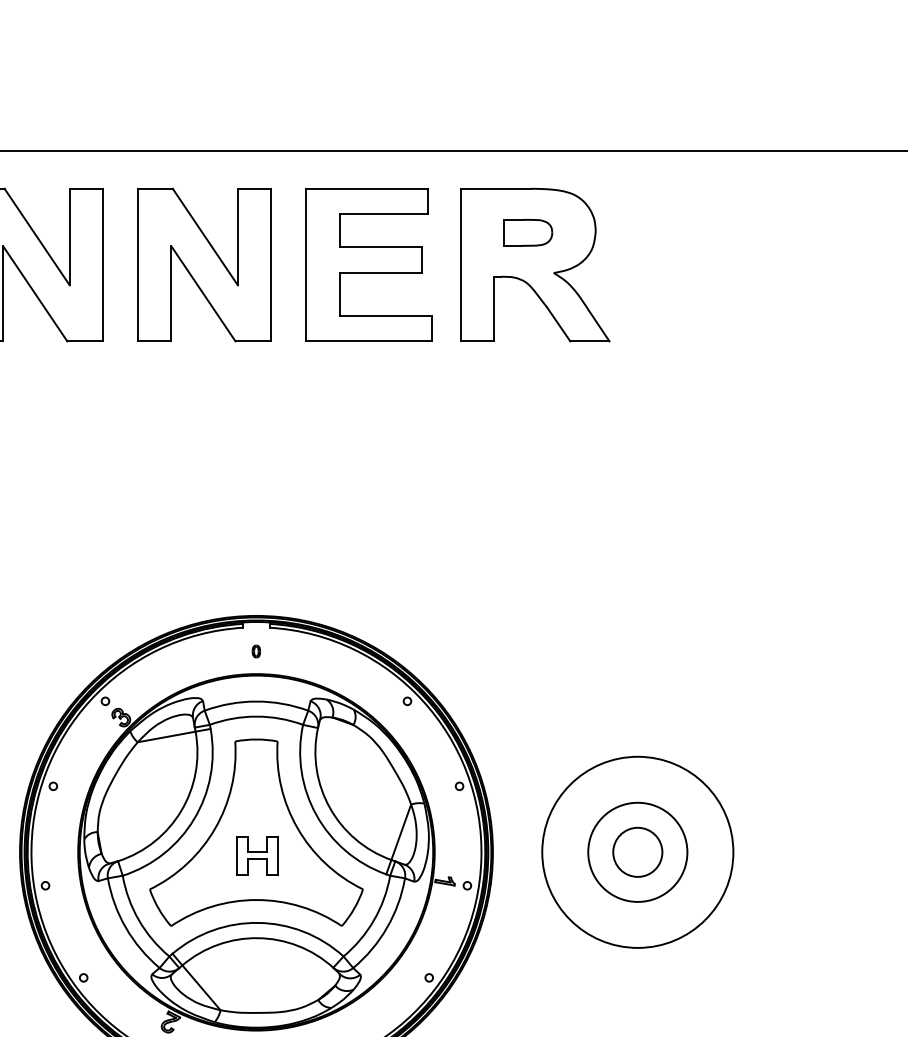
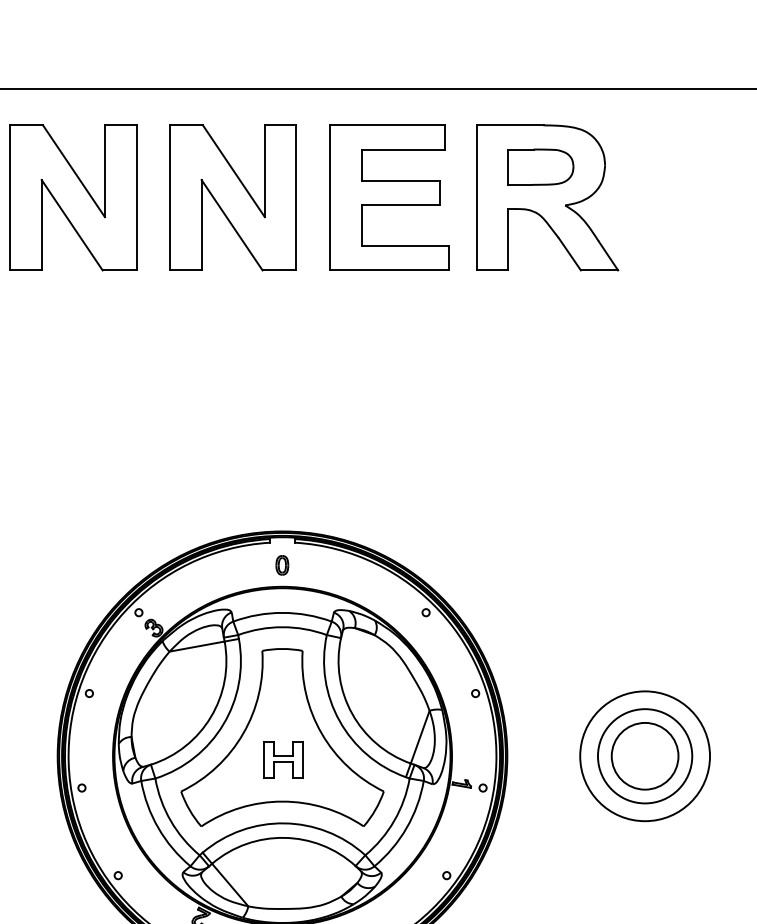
part: (528, 232) -> (541, 166), size x1.43
part: (256, 651) -> (282, 565), size x1.67
circle: (637, 852) -> (644, 756), size x0.71
circle: (637, 852) -> (644, 756), size x1.43

